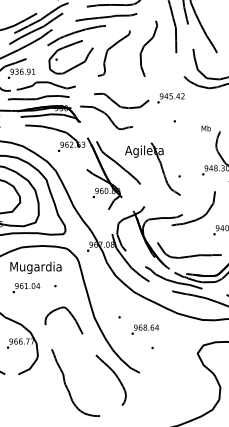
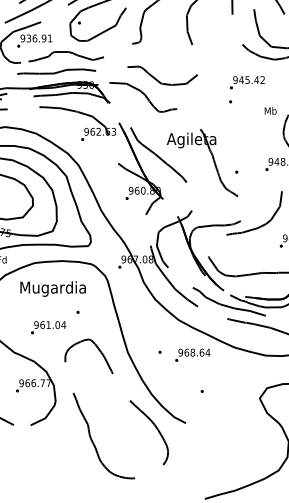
text: (170, 98) -> (246, 82), moved
text: (26, 288) -> (48, 328), moved
text: (144, 329) -> (191, 355), moved

